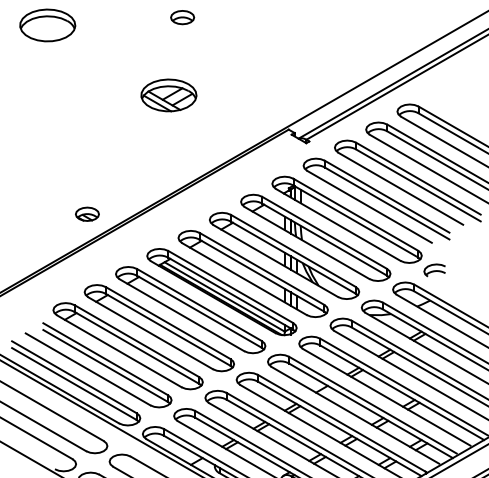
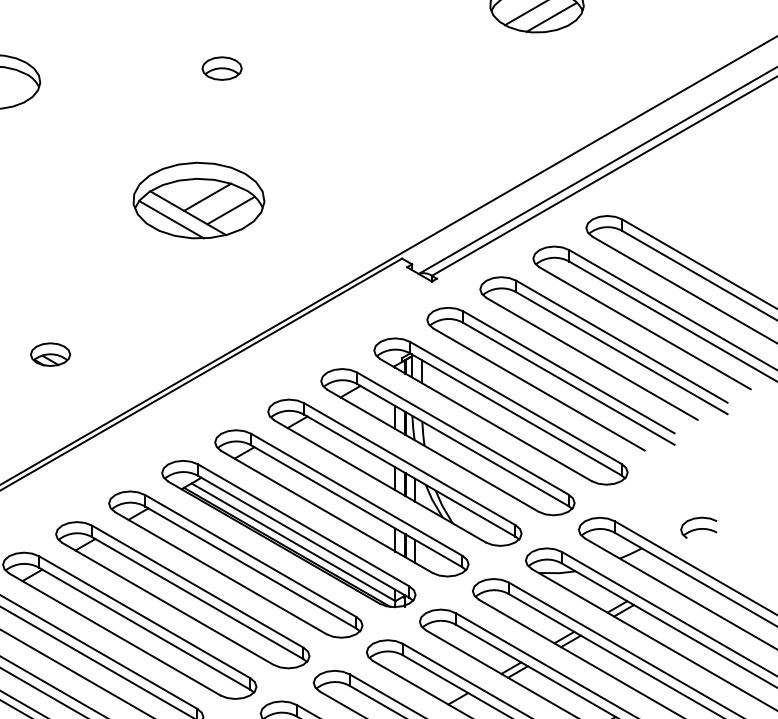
part: (168, 95) -> (198, 200), size x1.4
part: (87, 213) -> (50, 353), moved
part: (434, 270) -> (698, 527), moved

